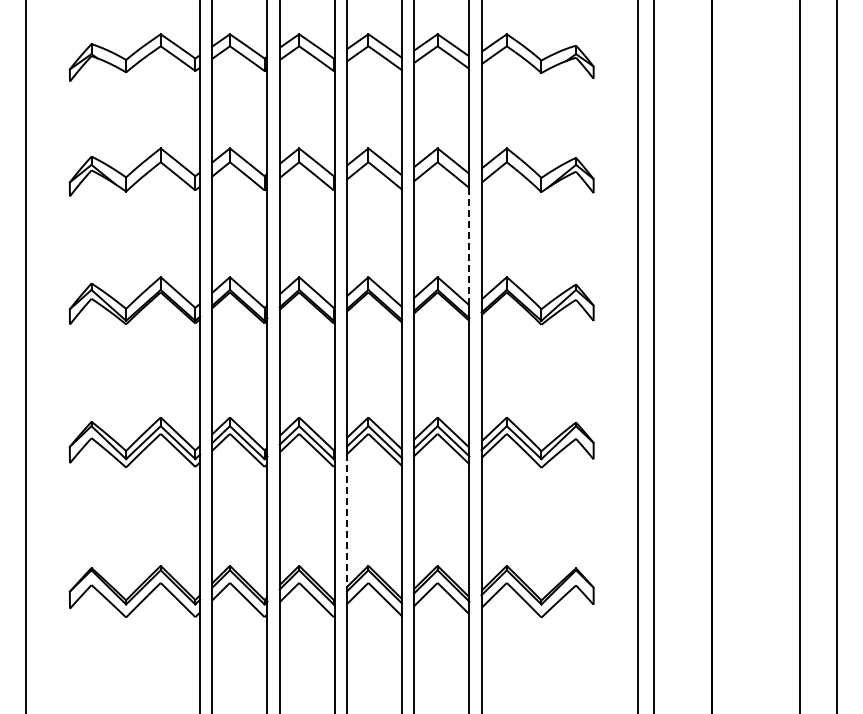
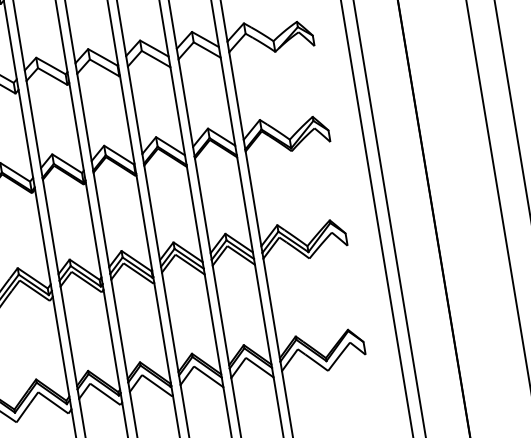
line: (469, 246) -> (228, 101), dashed -> solid
line: (347, 521) -> (170, 322), dashed -> solid

